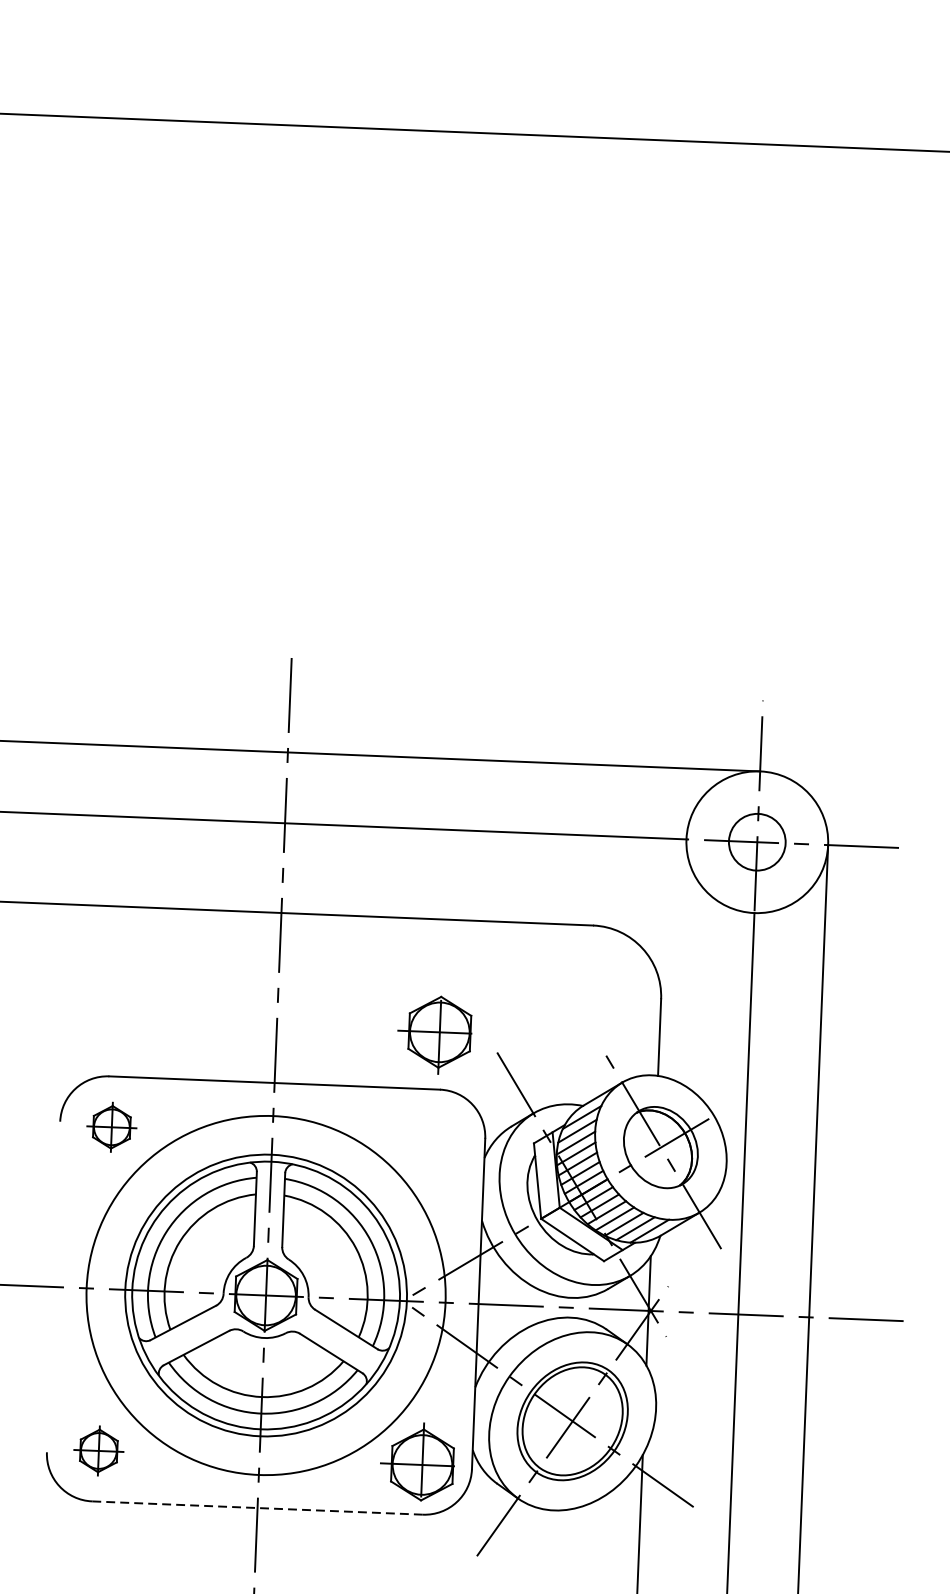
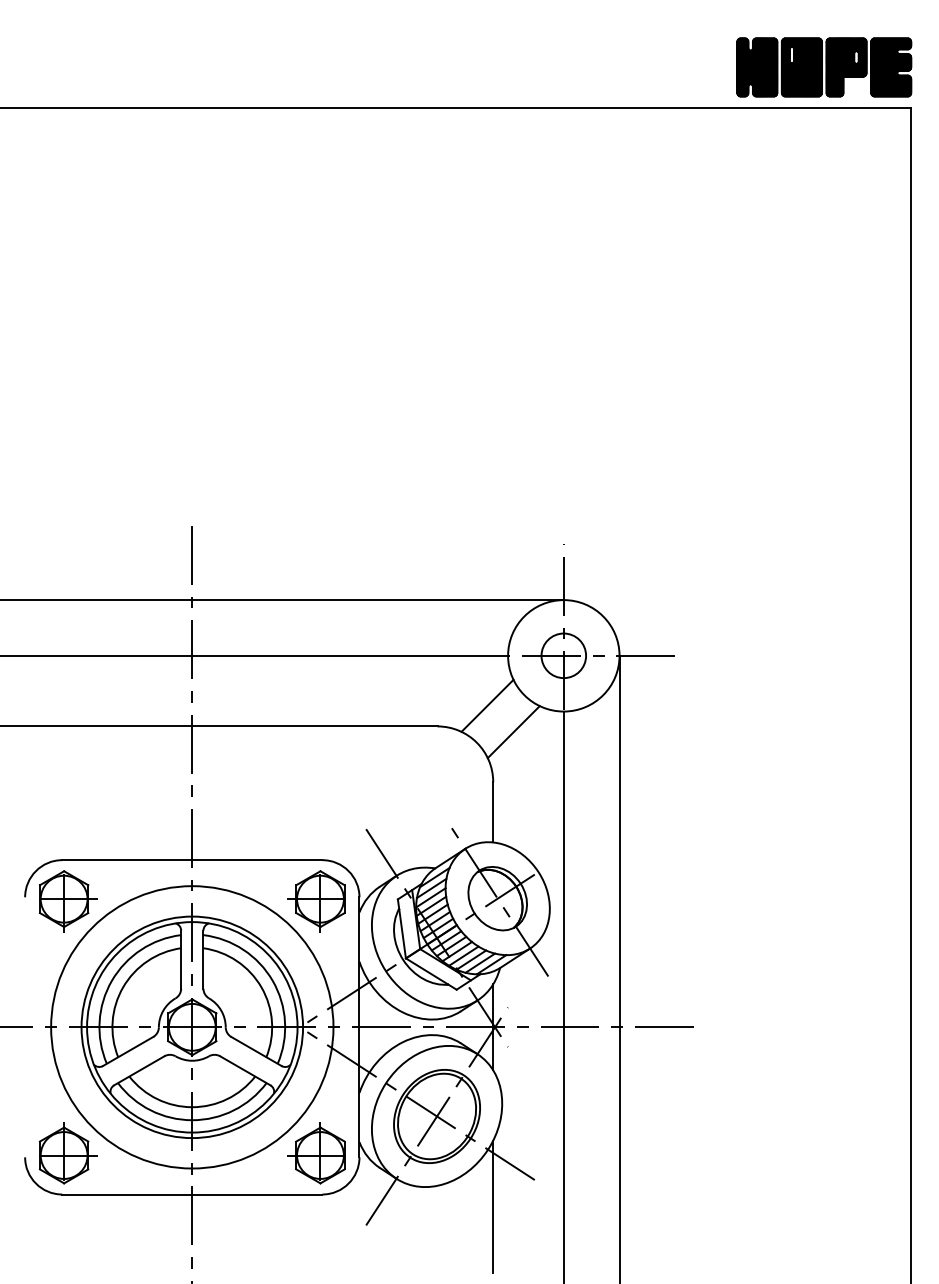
line: (657, 901) -> (487, 705), added
line: (689, 937) -> (513, 732), added
part: (434, 1035) -> (316, 901), moved
part: (115, 1129) -> (68, 901), size x1.67
part: (102, 1449) -> (68, 1153), size x1.67
line: (257, 1508) -> (192, 1194), dashed -> solid

